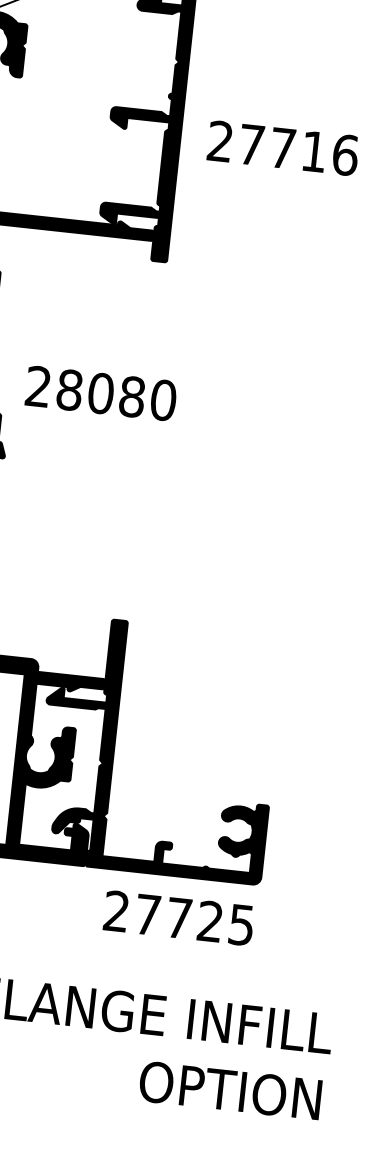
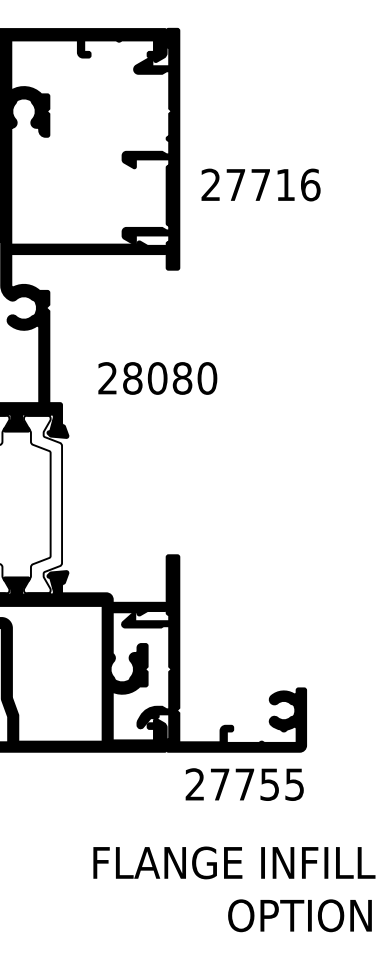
text: (282, 147) -> (260, 184), moved
text: (100, 393) -> (157, 378), moved
text: (210, 921) -> (269, 784), 27725 -> 27755

